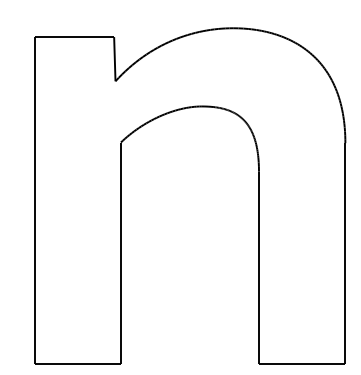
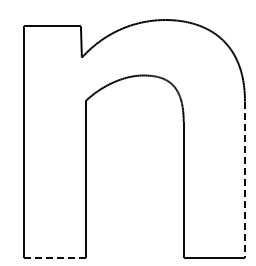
line: (344, 254) -> (244, 180), solid -> dashed
line: (78, 362) -> (55, 257), solid -> dashed

